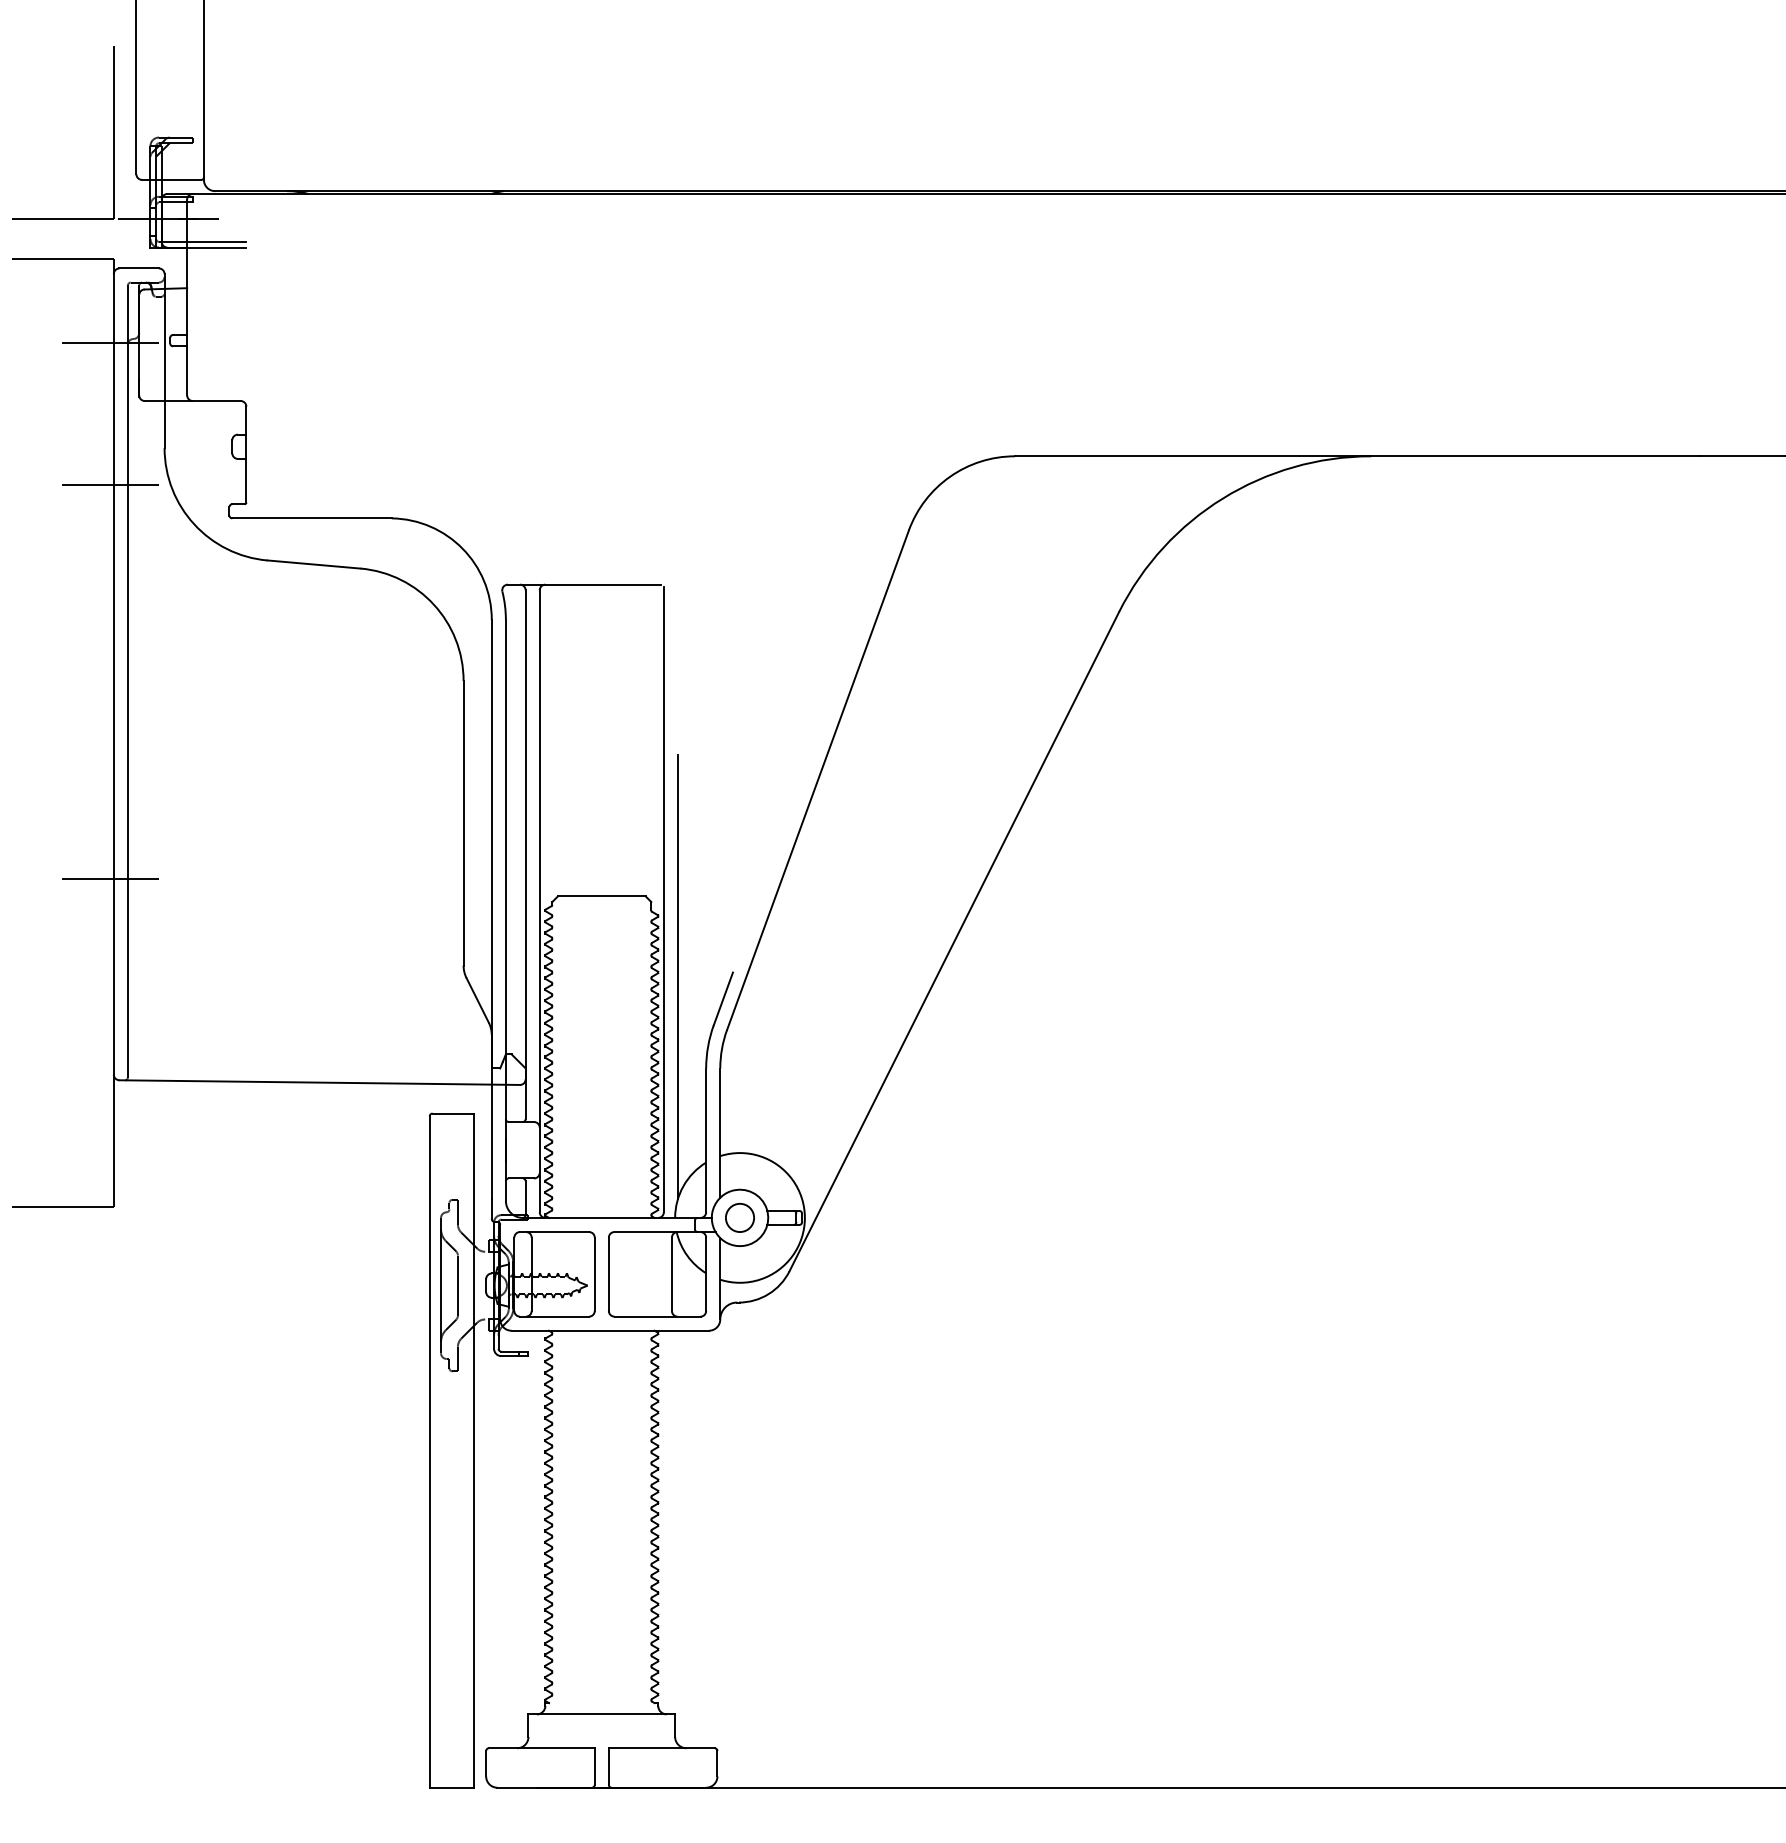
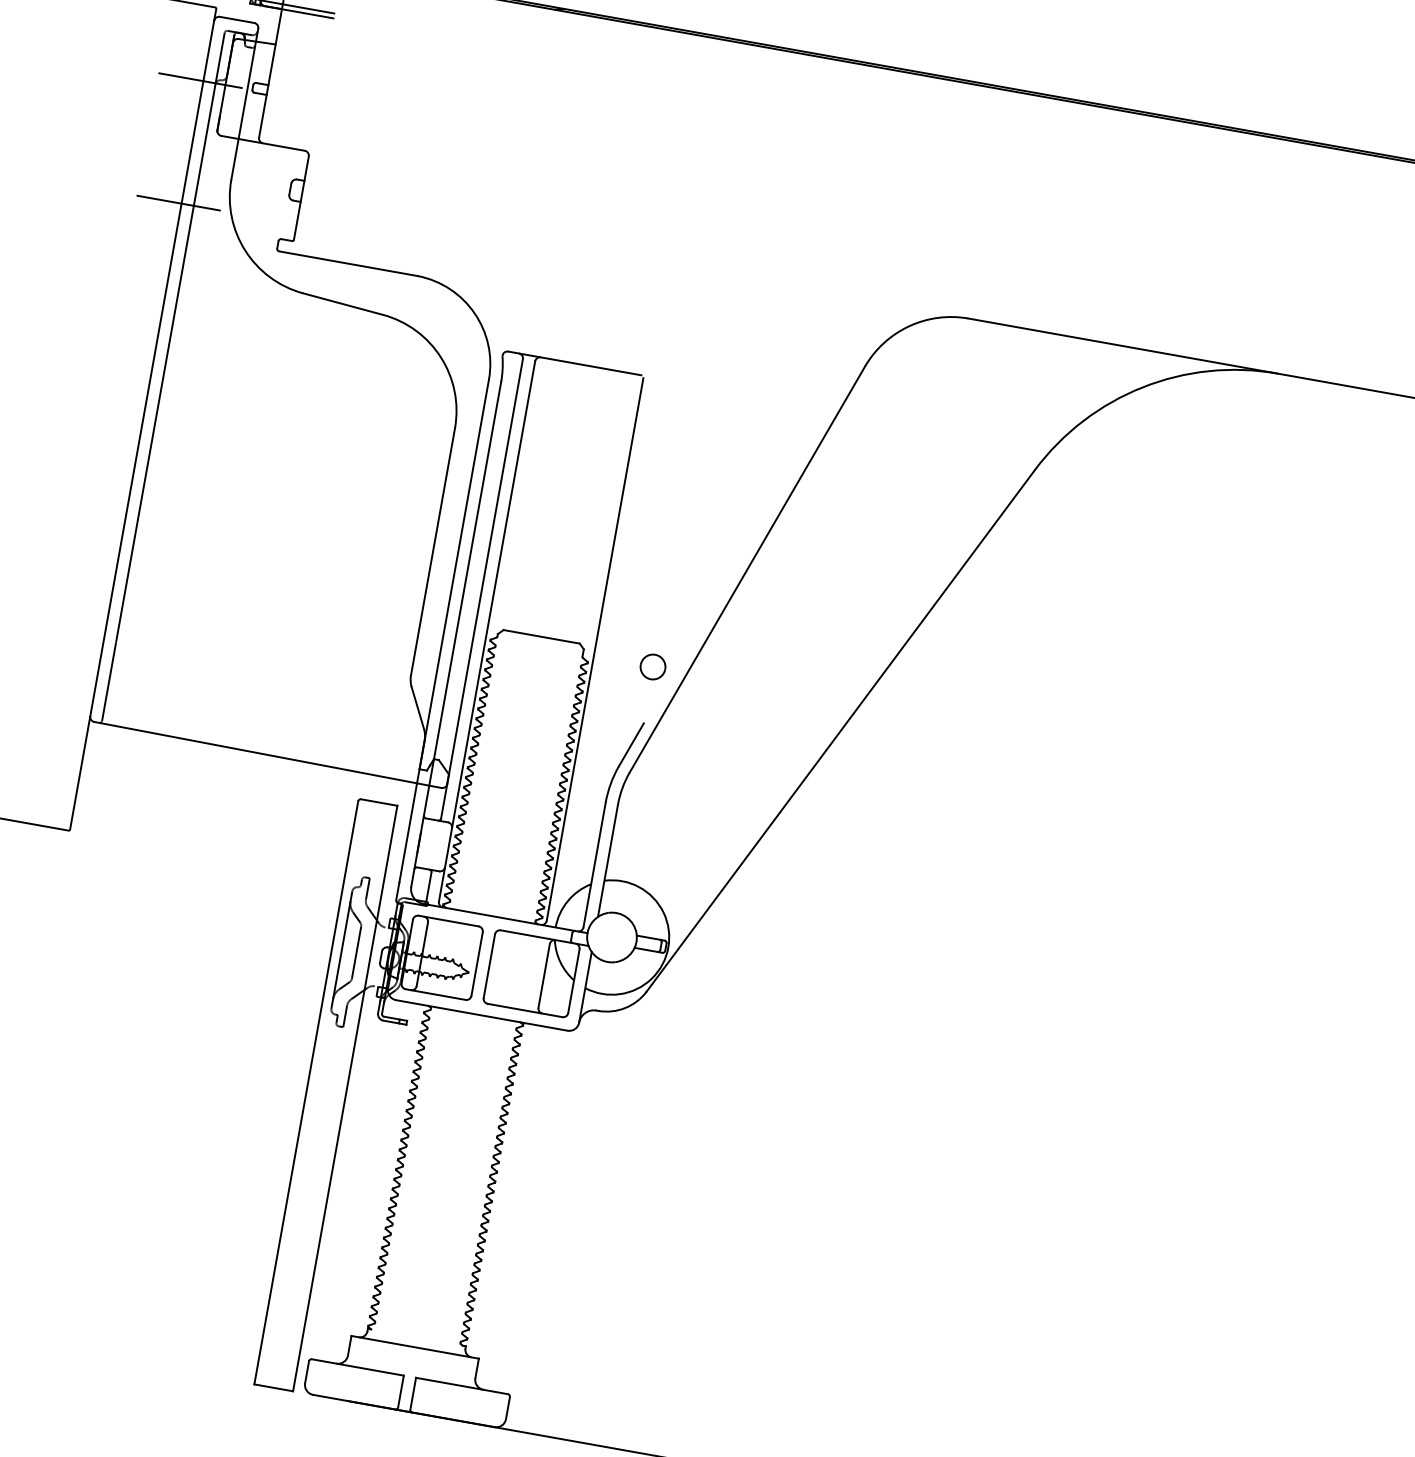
line: (109, 879) -> (116, 546), removed
line: (677, 976) -> (595, 718), removed
part: (739, 1217) -> (652, 666), moved

